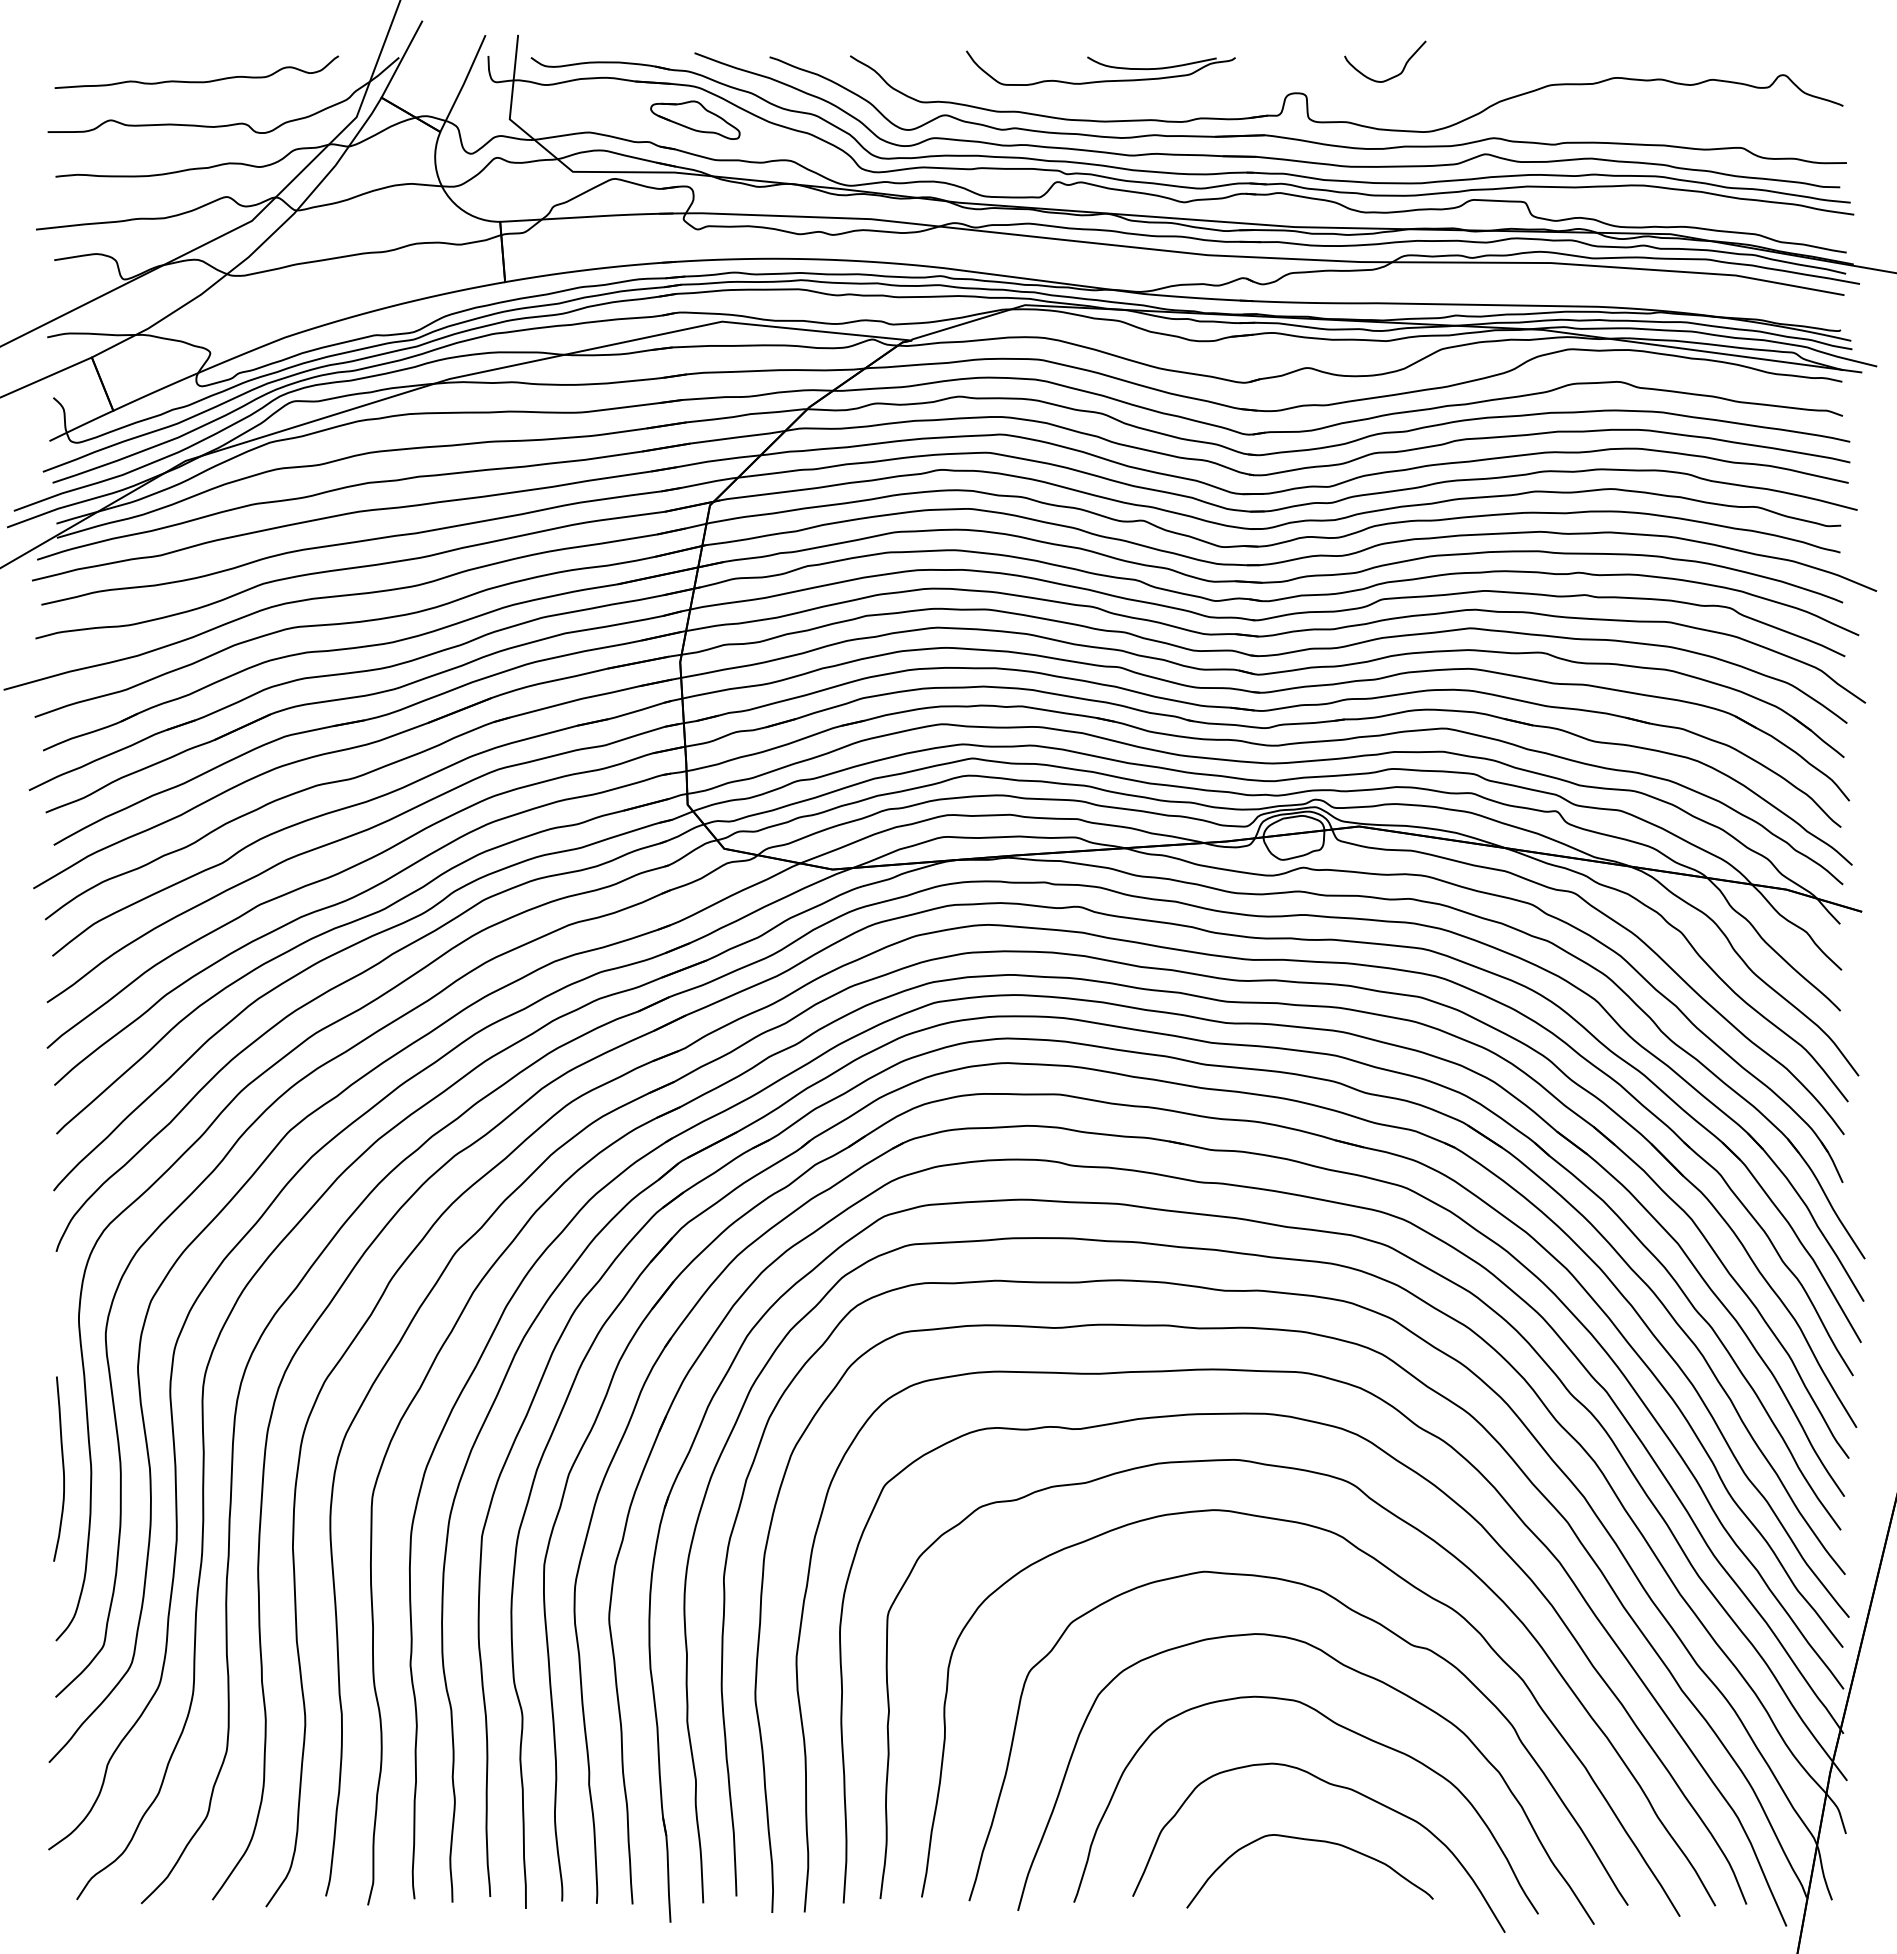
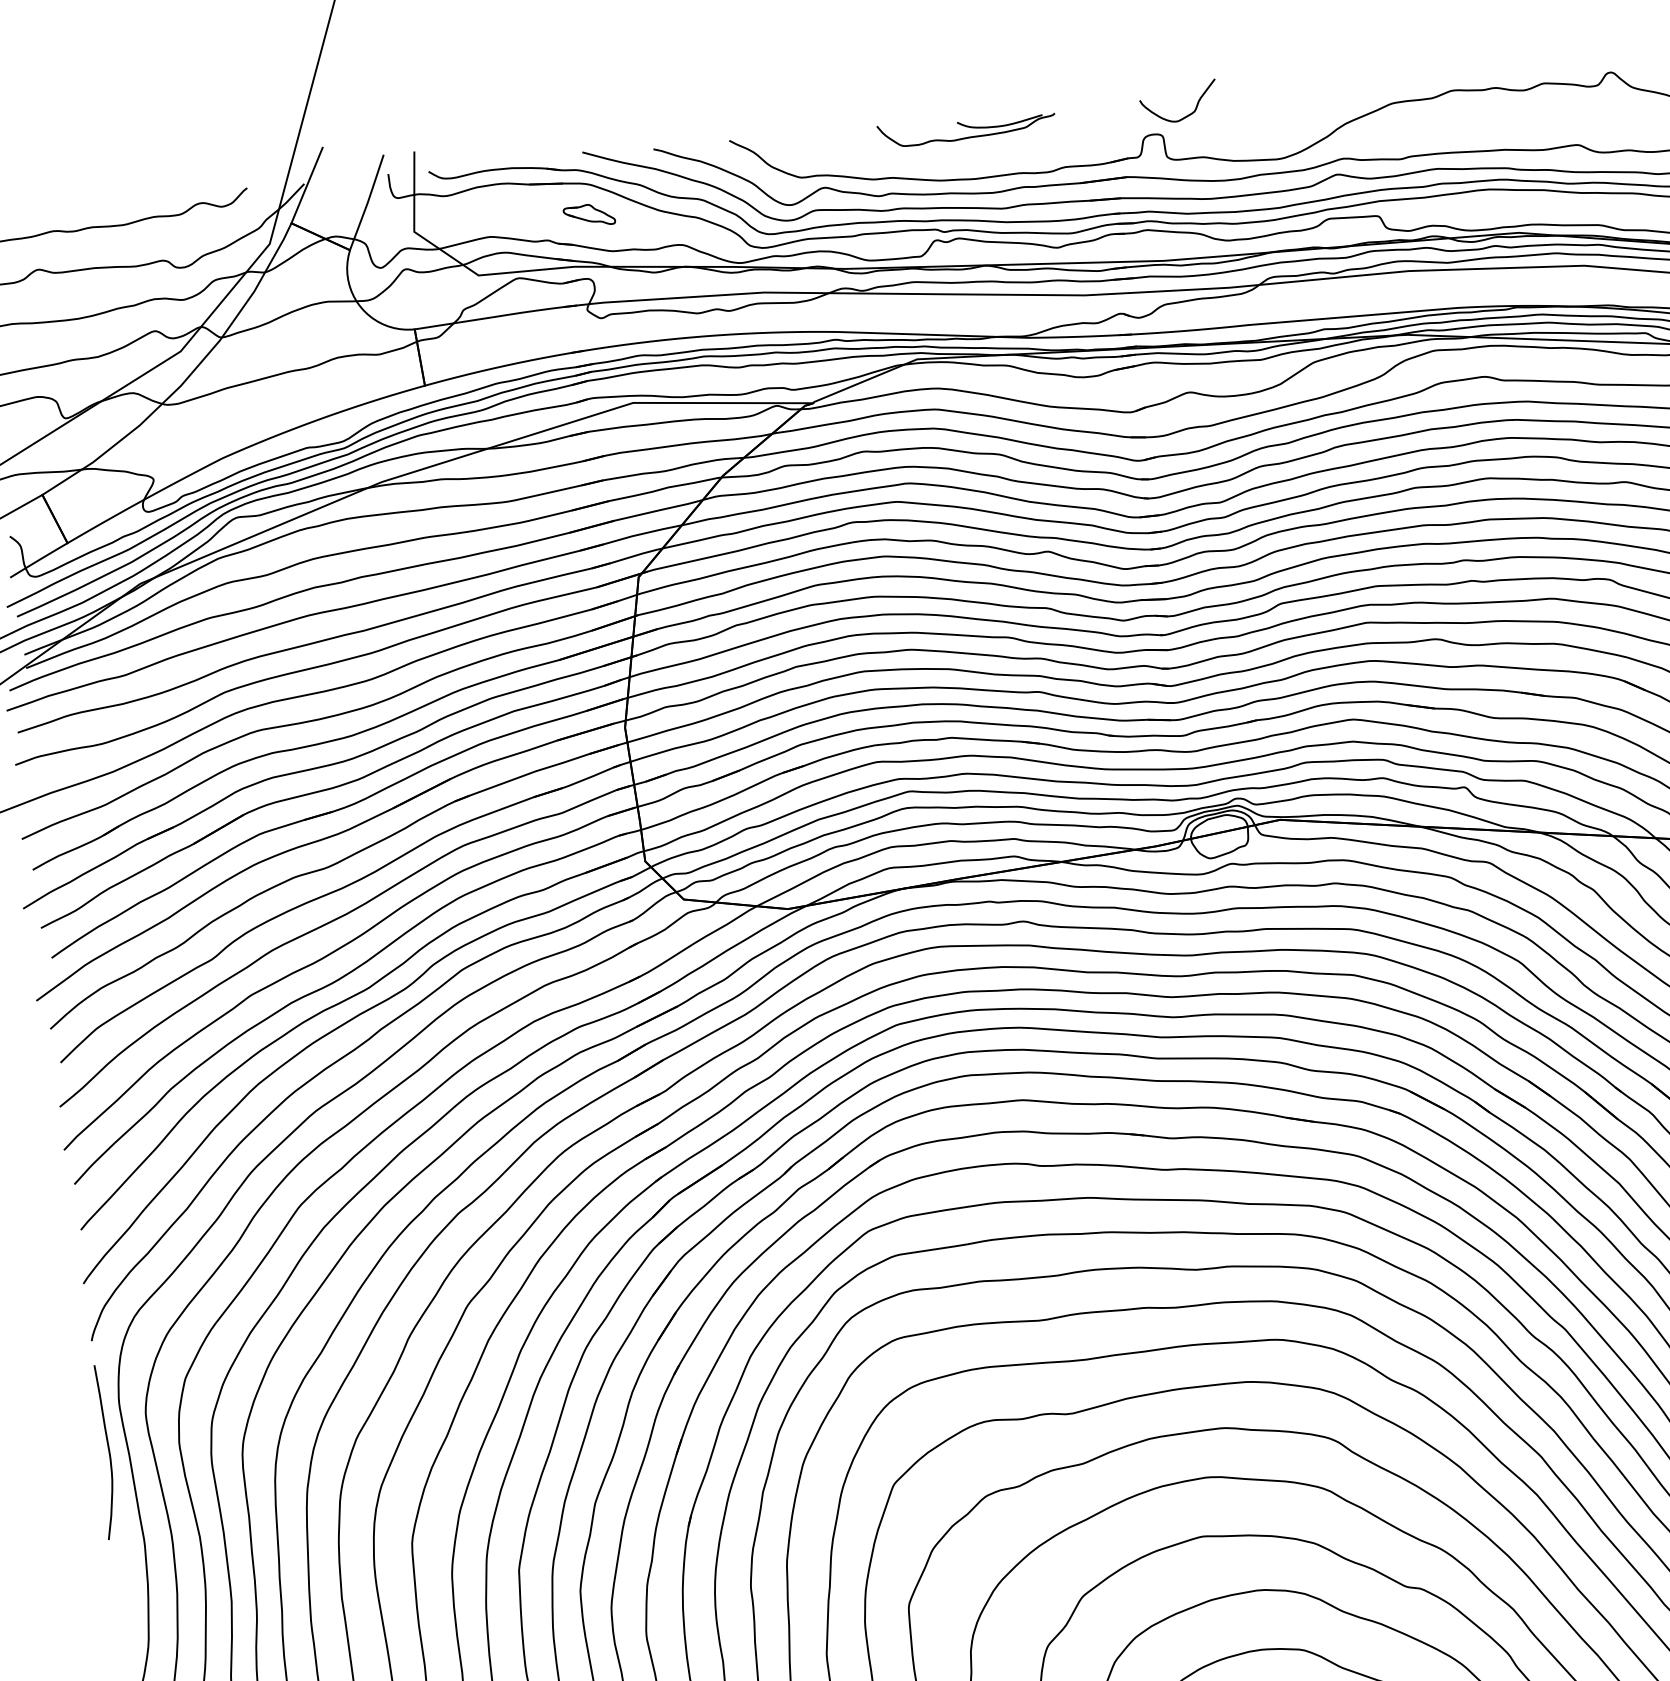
part: (1100, 67) -> (966, 128), size x0.7
curve: (1392, 76) -> (1186, 115), moved
part: (695, 119) -> (589, 214), size x0.6
curve: (62, 1468) -> (108, 1451), moved

